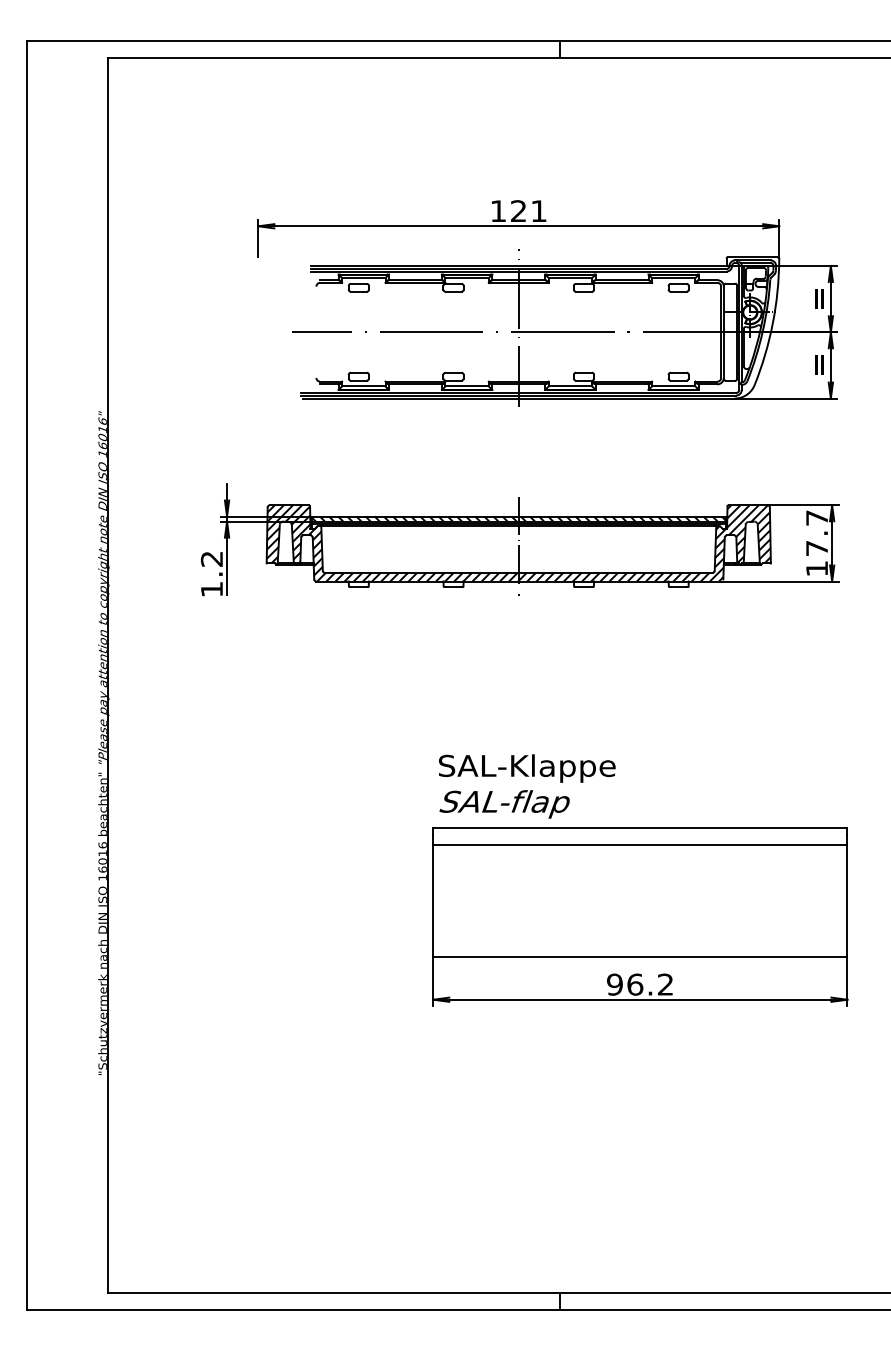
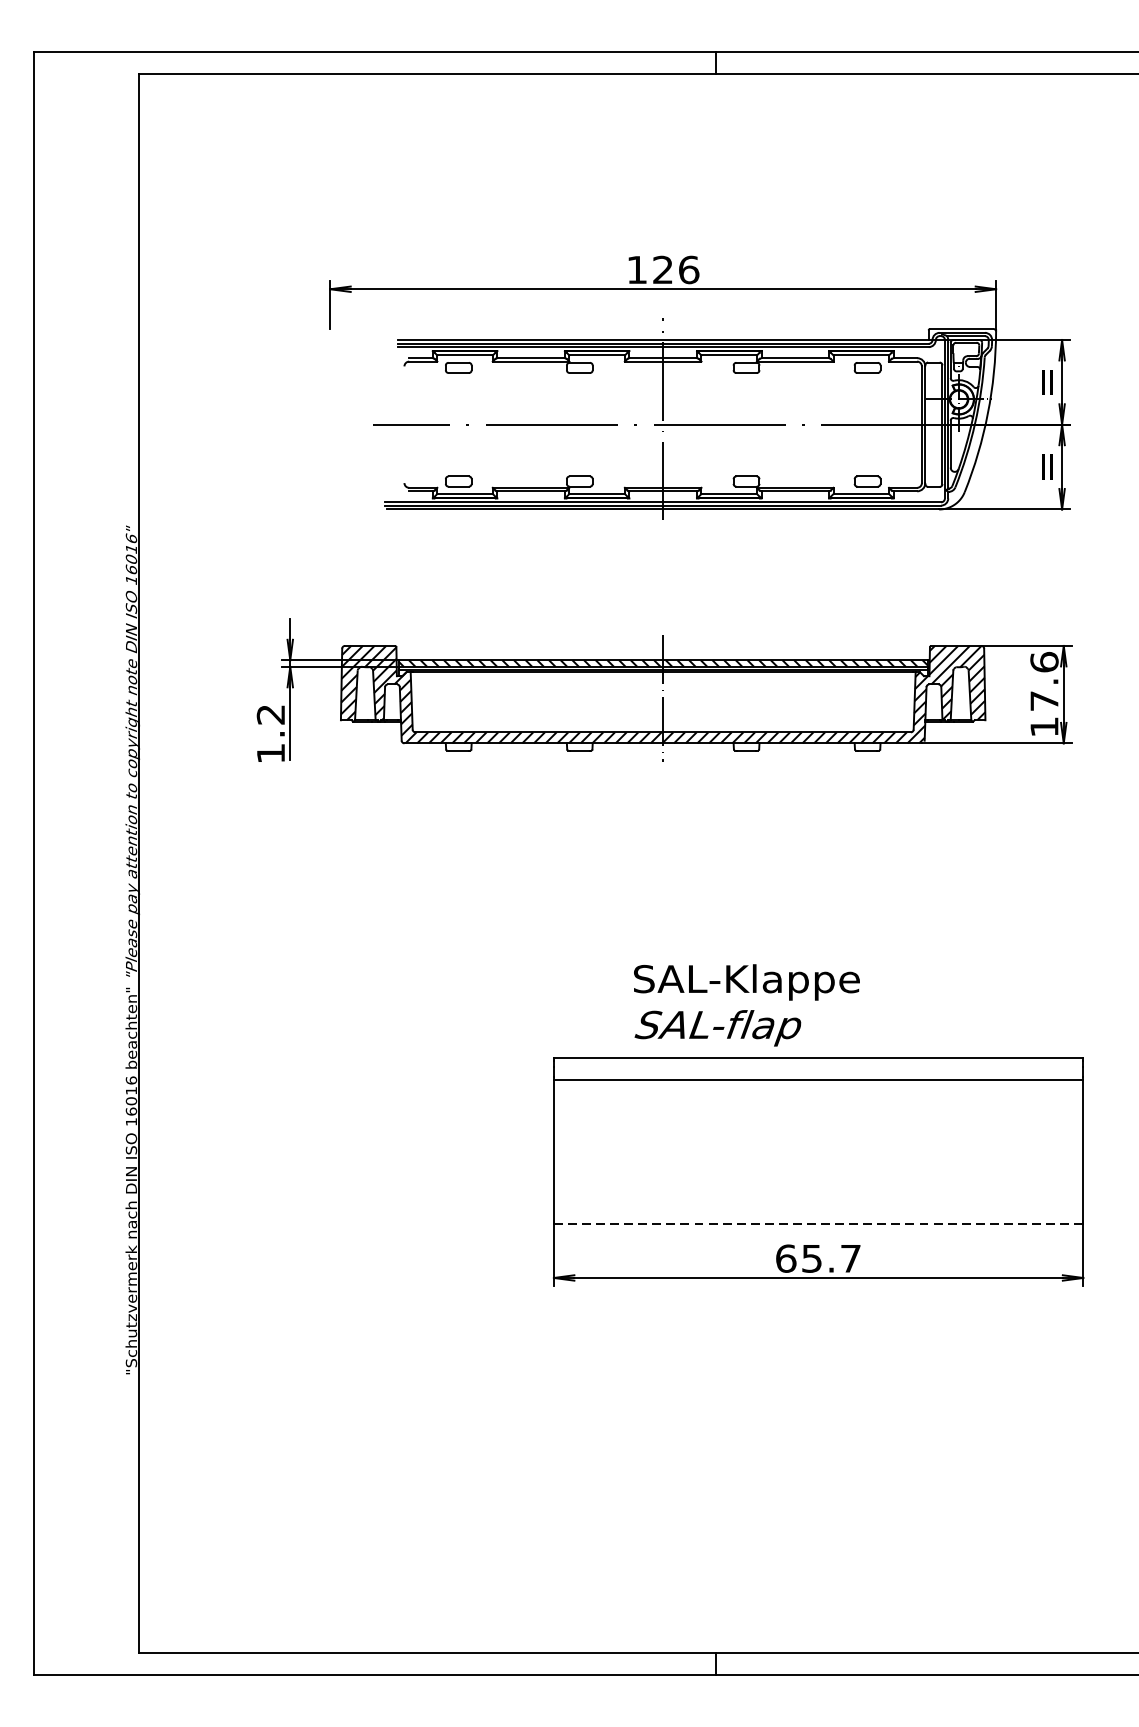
text: (539, 211) -> (689, 270), 121 -> 126
text: (817, 517) -> (1045, 661), 17.7 -> 17.6
text: (527, 786) -> (747, 1005), moved
line: (640, 957) -> (818, 1223), solid -> dashed
text: (640, 984) -> (818, 1258), 96.2 -> 65.7

